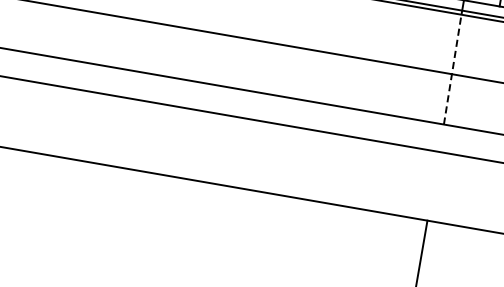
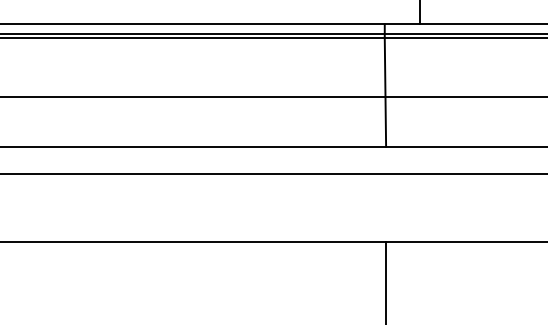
line: (452, 68) -> (385, 91), dashed -> solid

